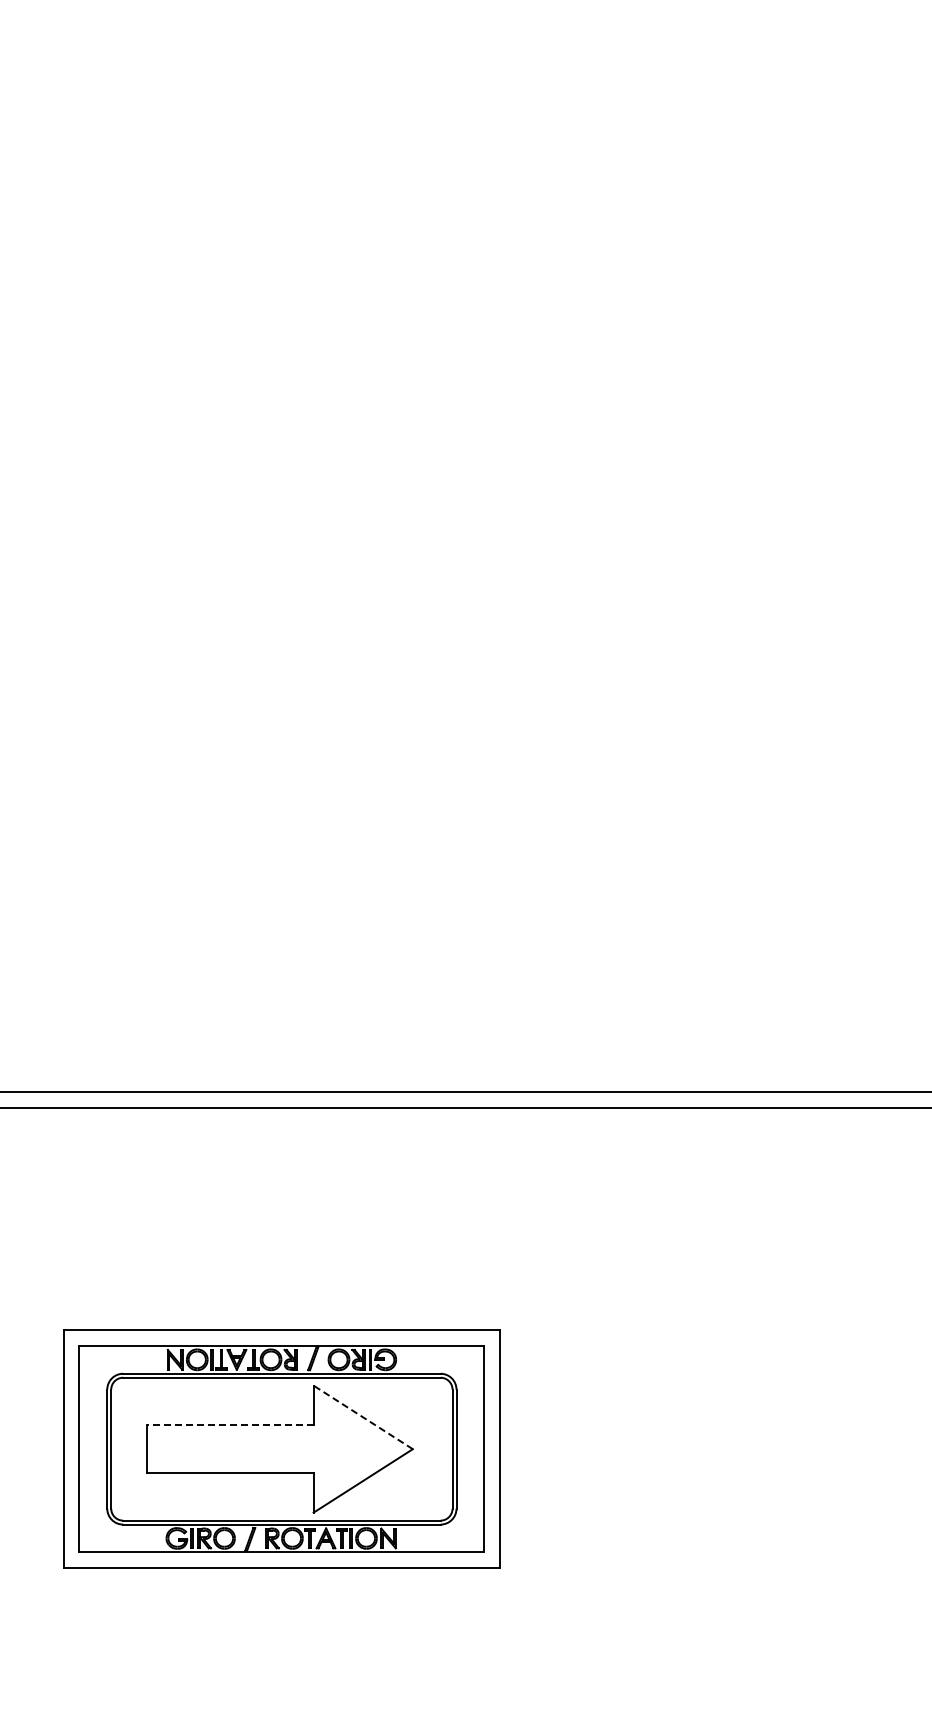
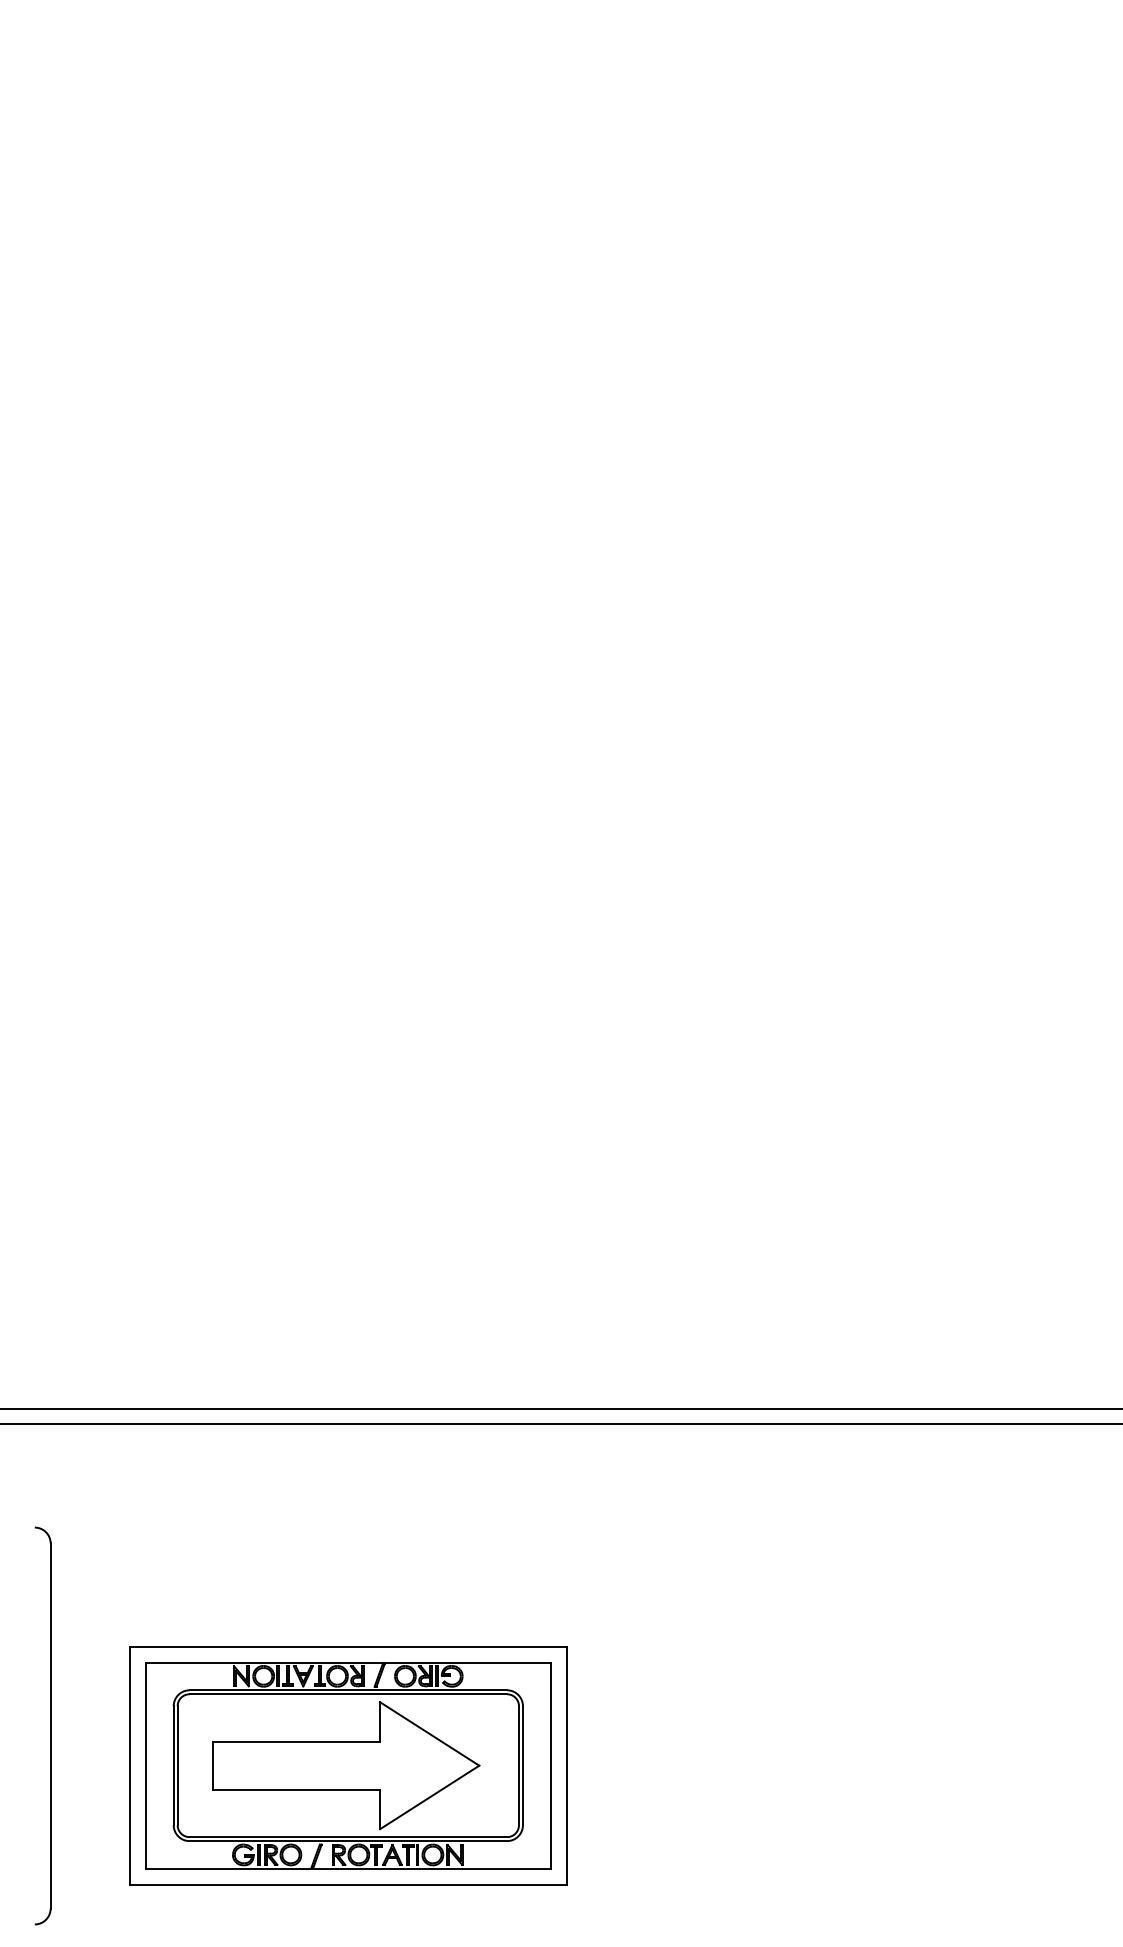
line: (363, 1416) -> (429, 1733), dashed -> solid
line: (230, 1424) -> (296, 1741), dashed -> solid

